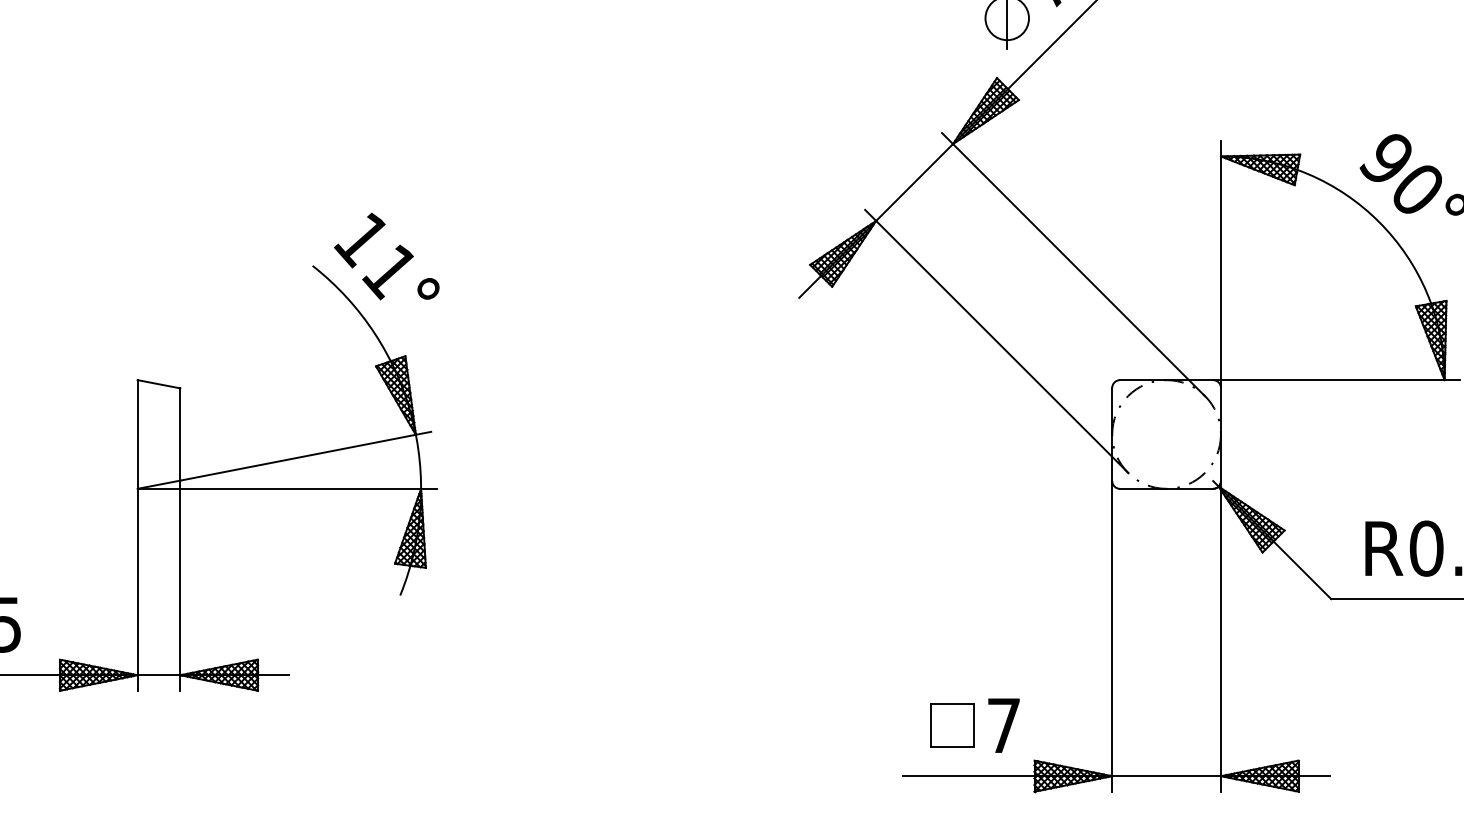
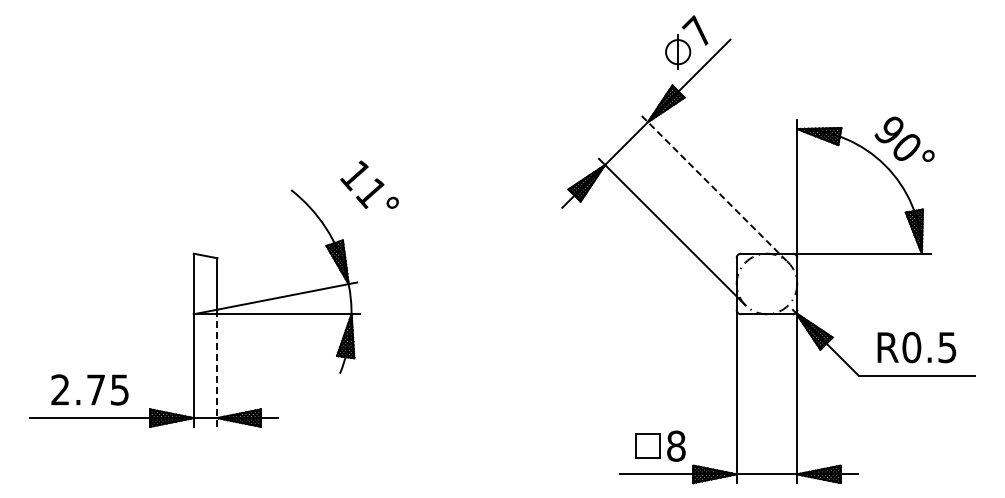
text: (386, 255) -> (369, 184), moved
line: (1074, 264) -> (715, 189), solid -> dashed
line: (180, 586) -> (217, 368), solid -> dashed
text: (1004, 724) -> (676, 445), 7 -> 8

